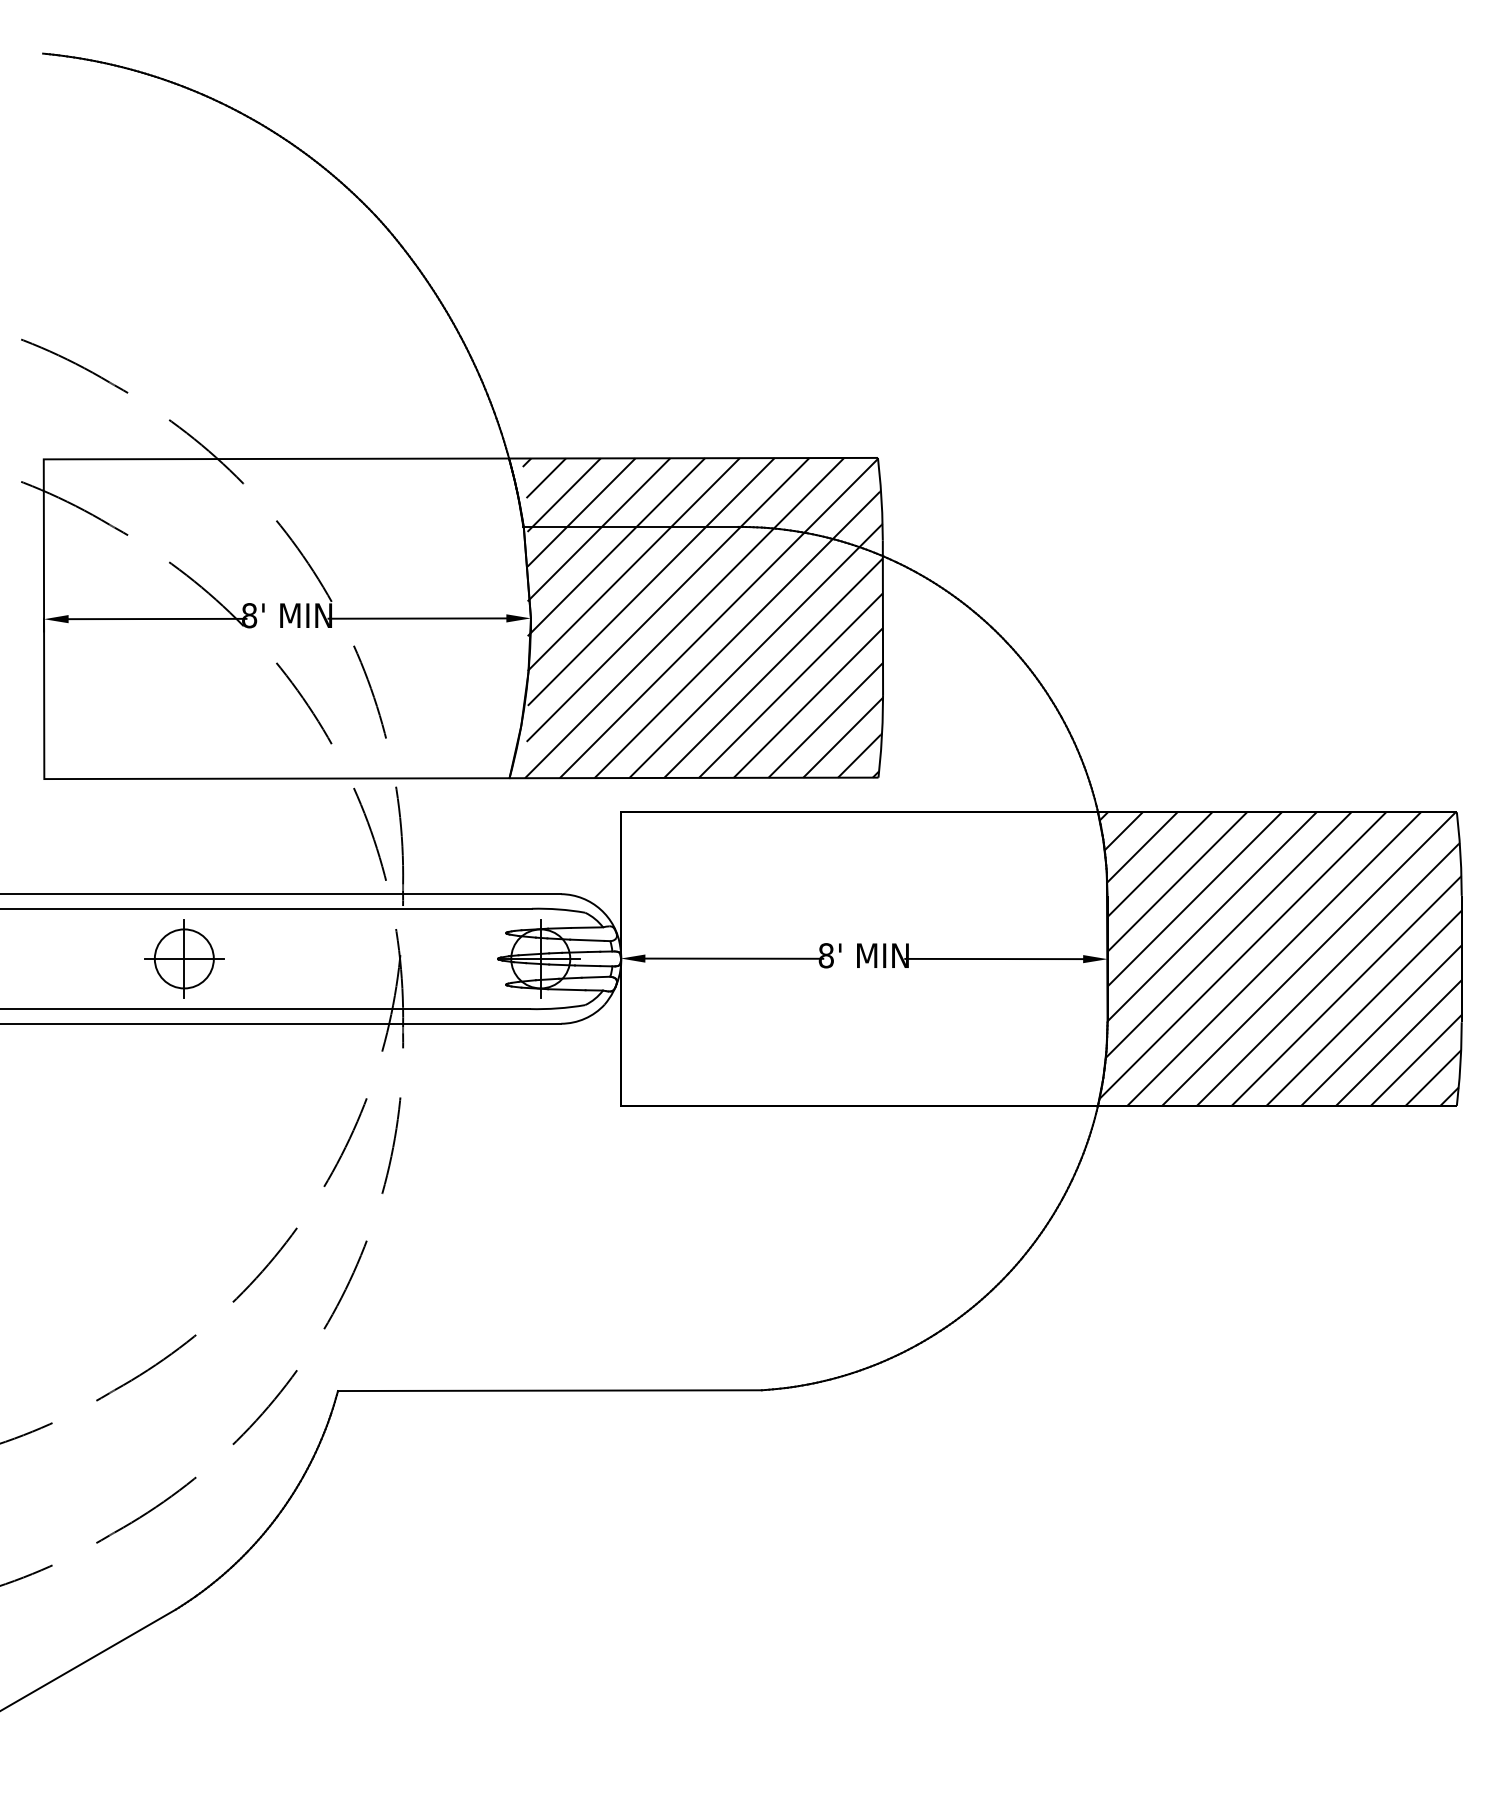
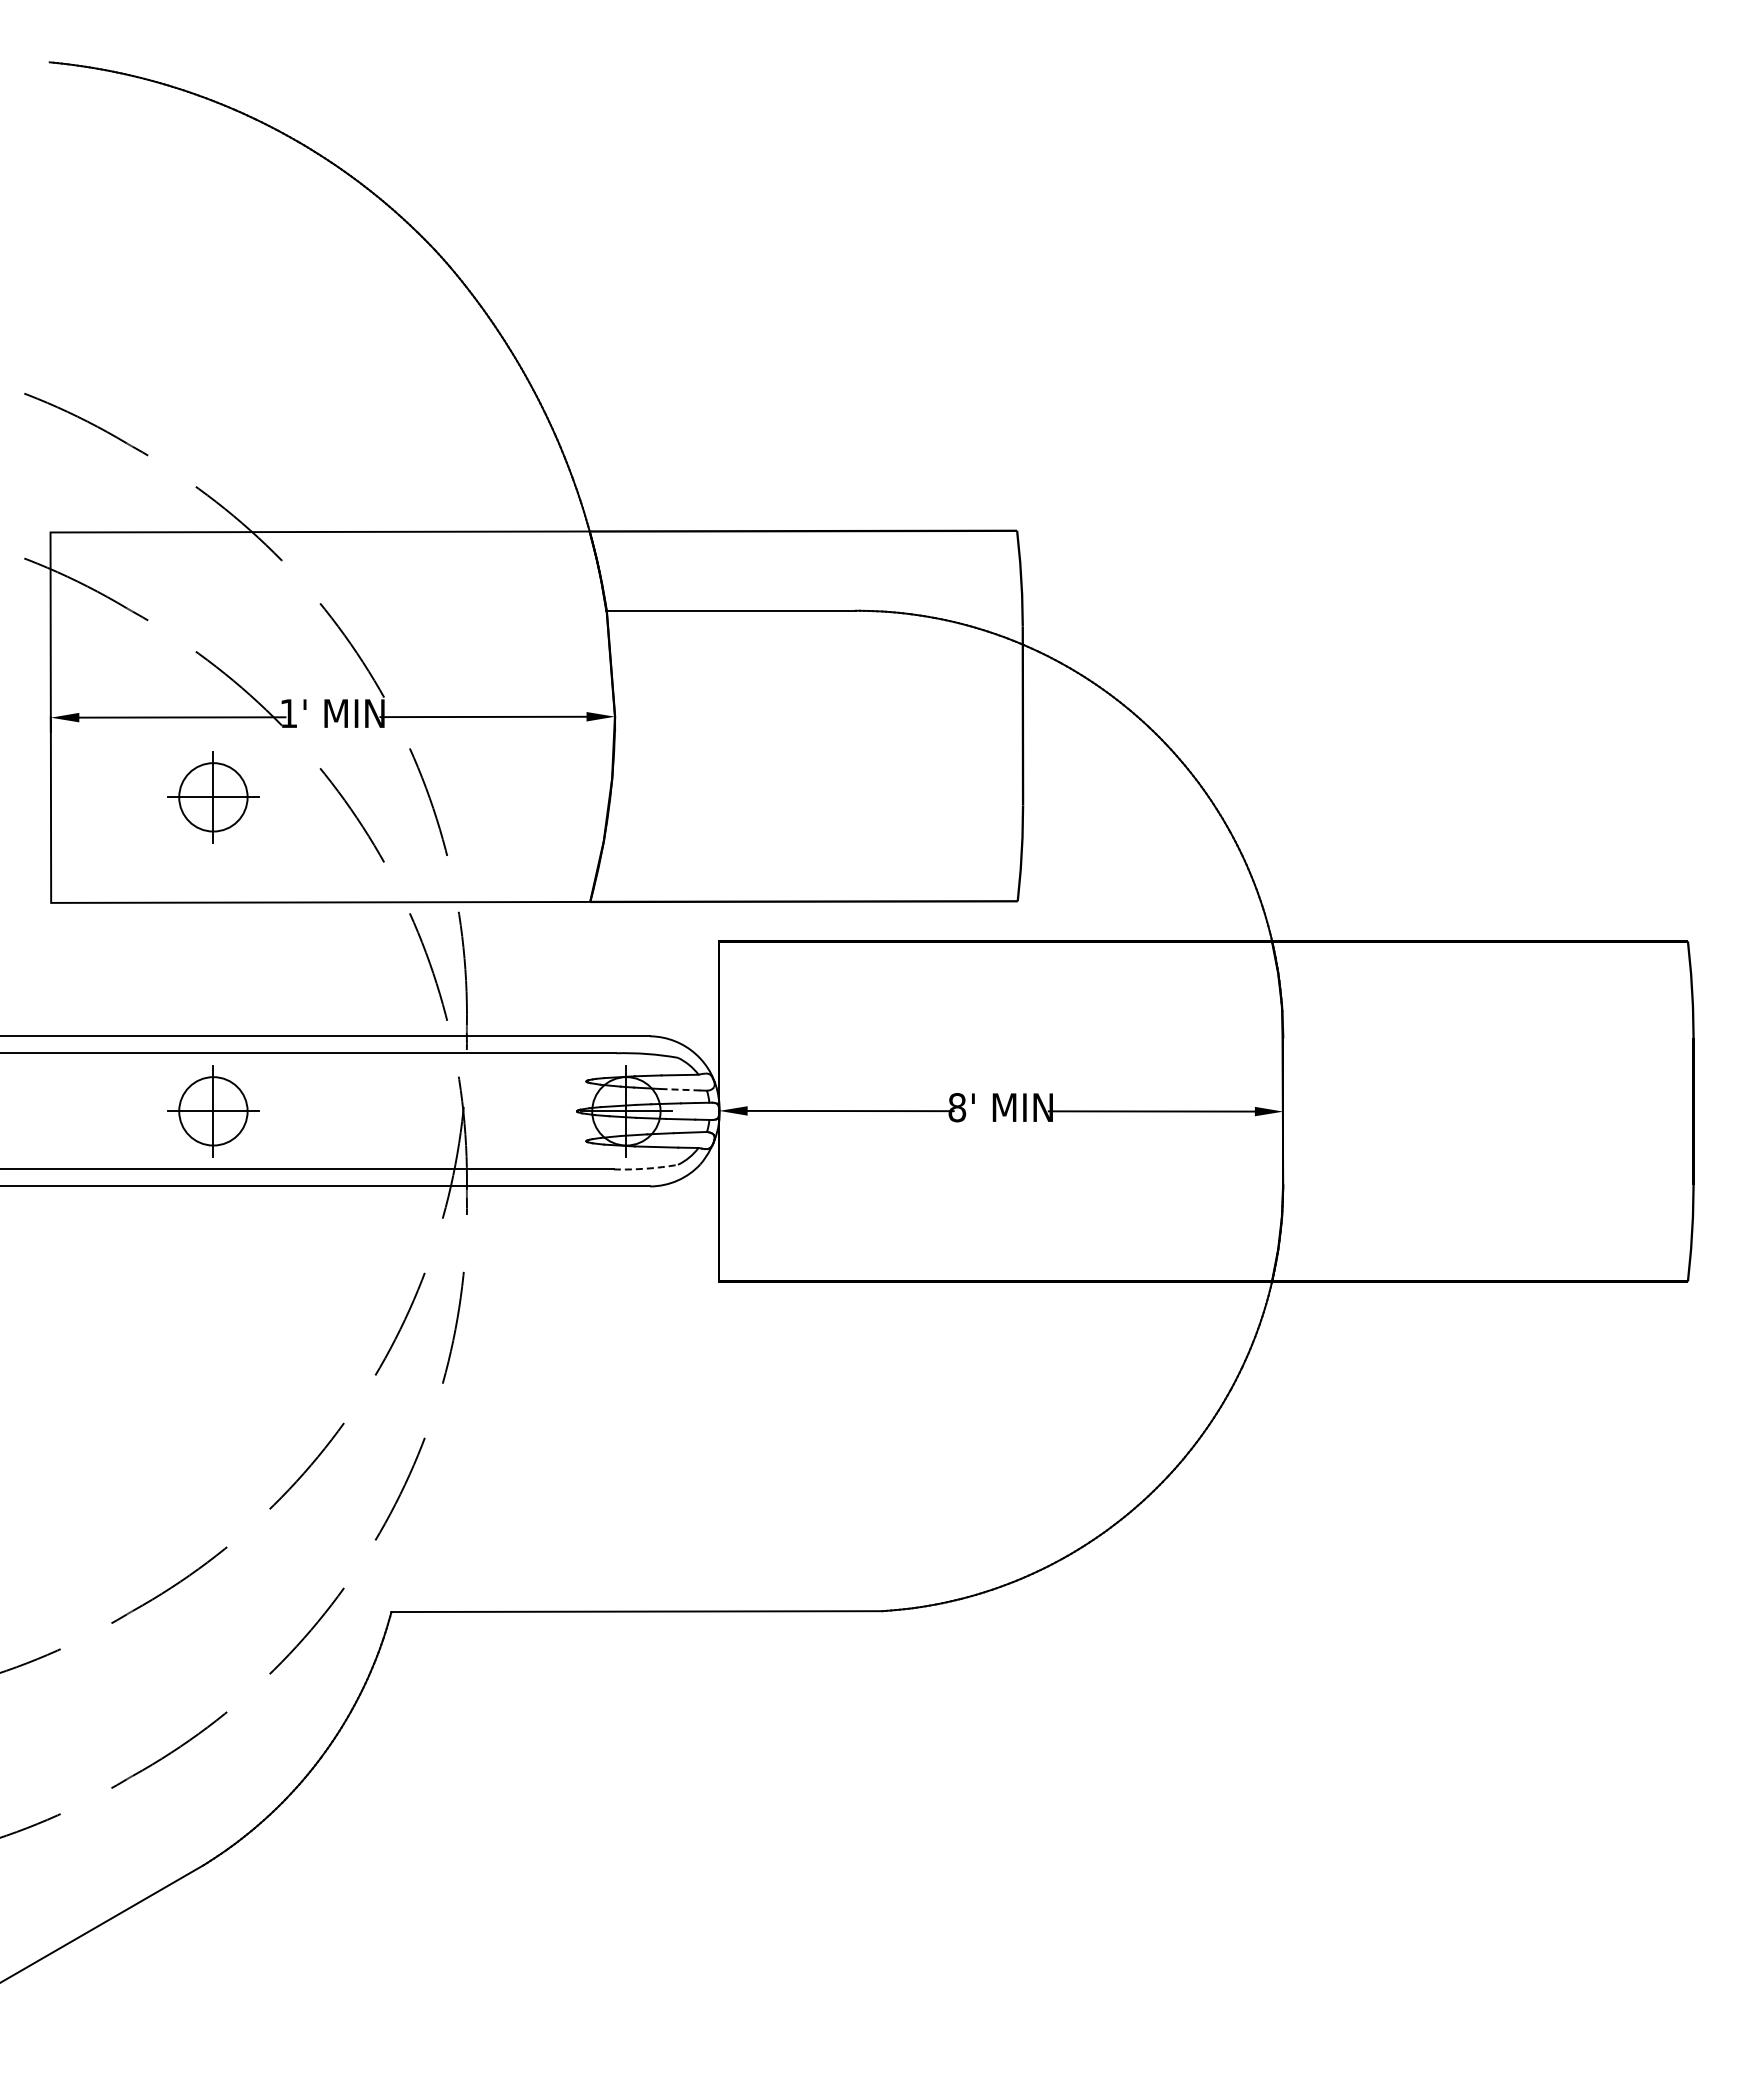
text: (249, 615) -> (288, 713), 8' -> 1'
hatch: (703, 617) -> (814, 715), removed
part: (184, 688) -> (213, 797), added
line: (587, 940) -> (680, 1089), solid -> dashed
hatch: (1280, 959) -> (1483, 1111), removed
arc: (558, 1008) -> (646, 1168), solid -> dashed

